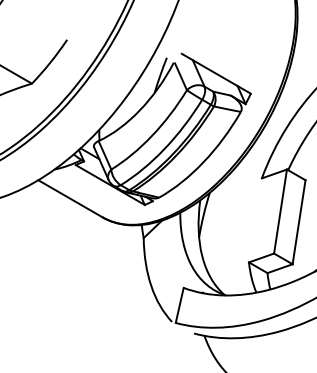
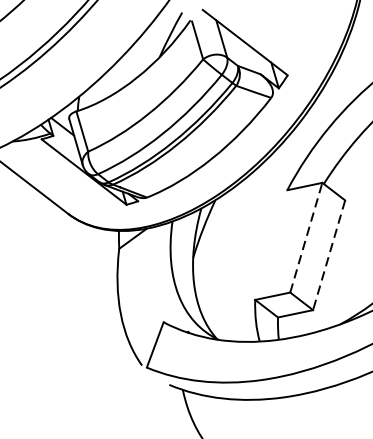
line: (280, 211) -> (306, 237), solid -> dashed
line: (299, 222) -> (329, 255), solid -> dashed

